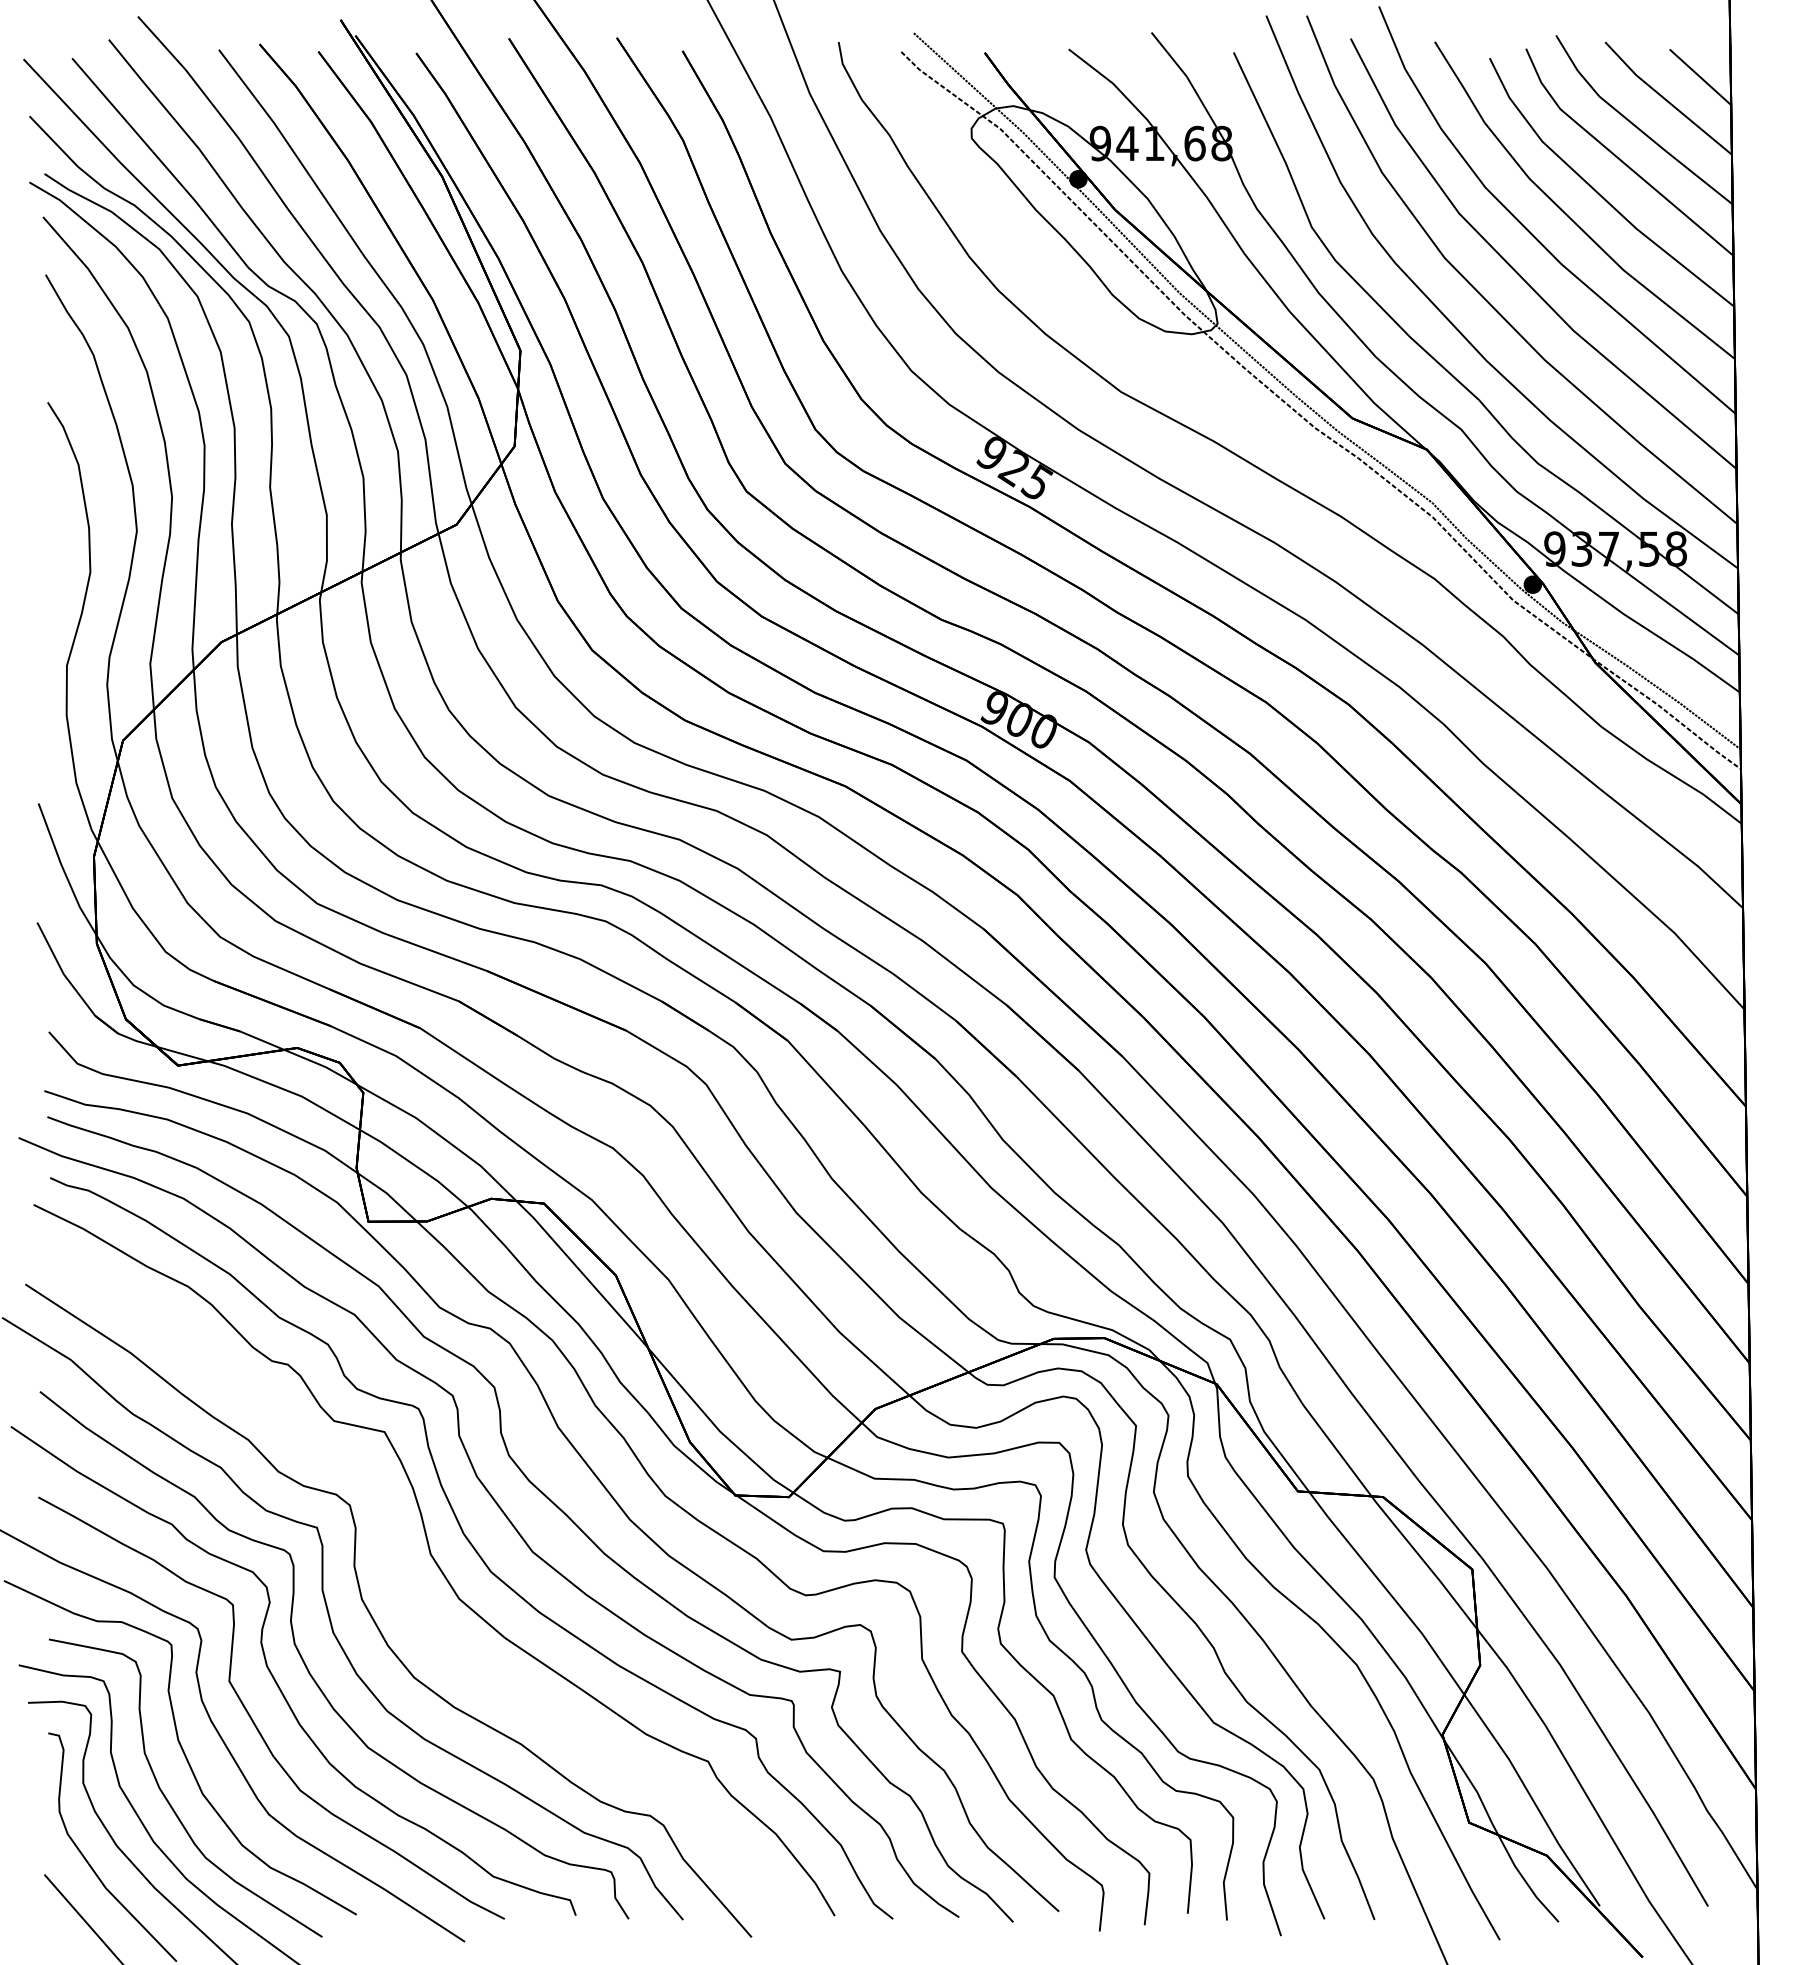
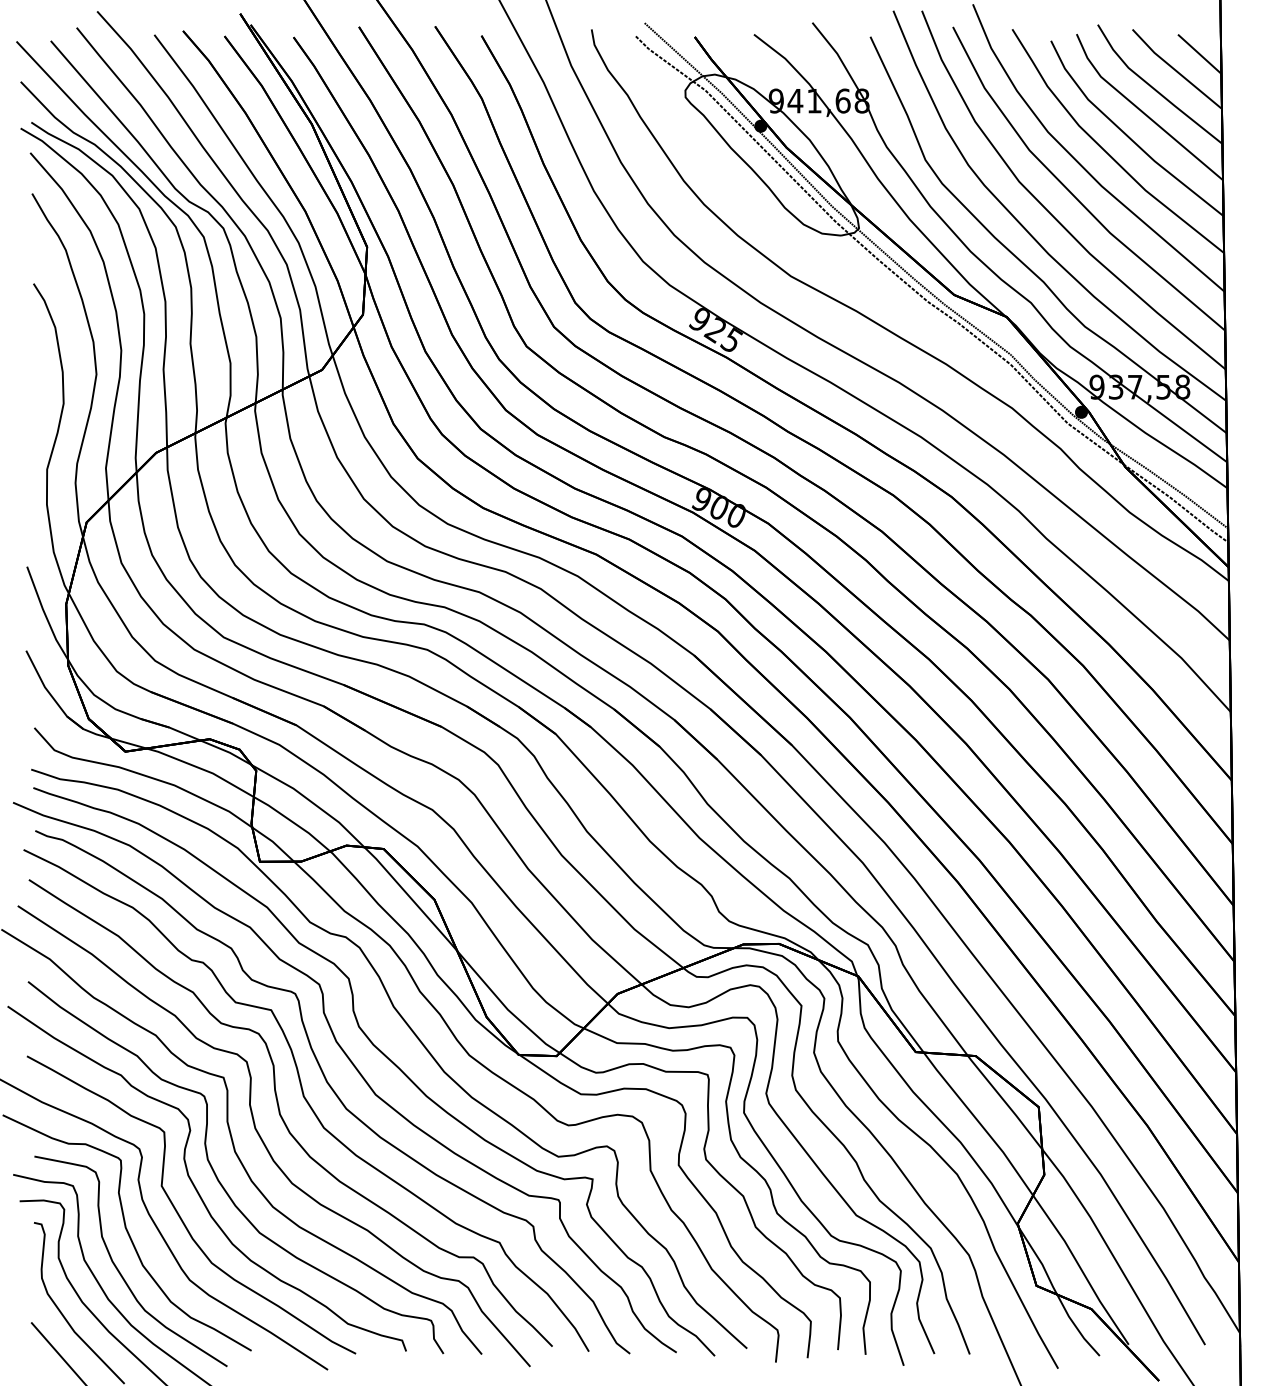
part: (401, 1585) -> (283, 1118), added

